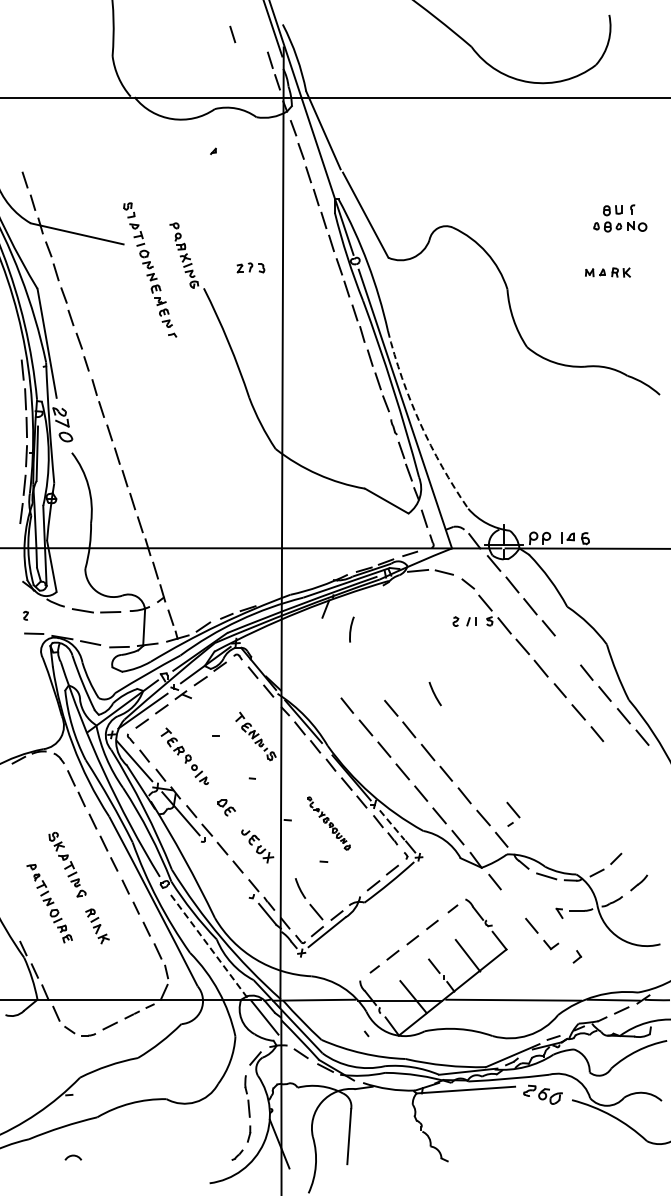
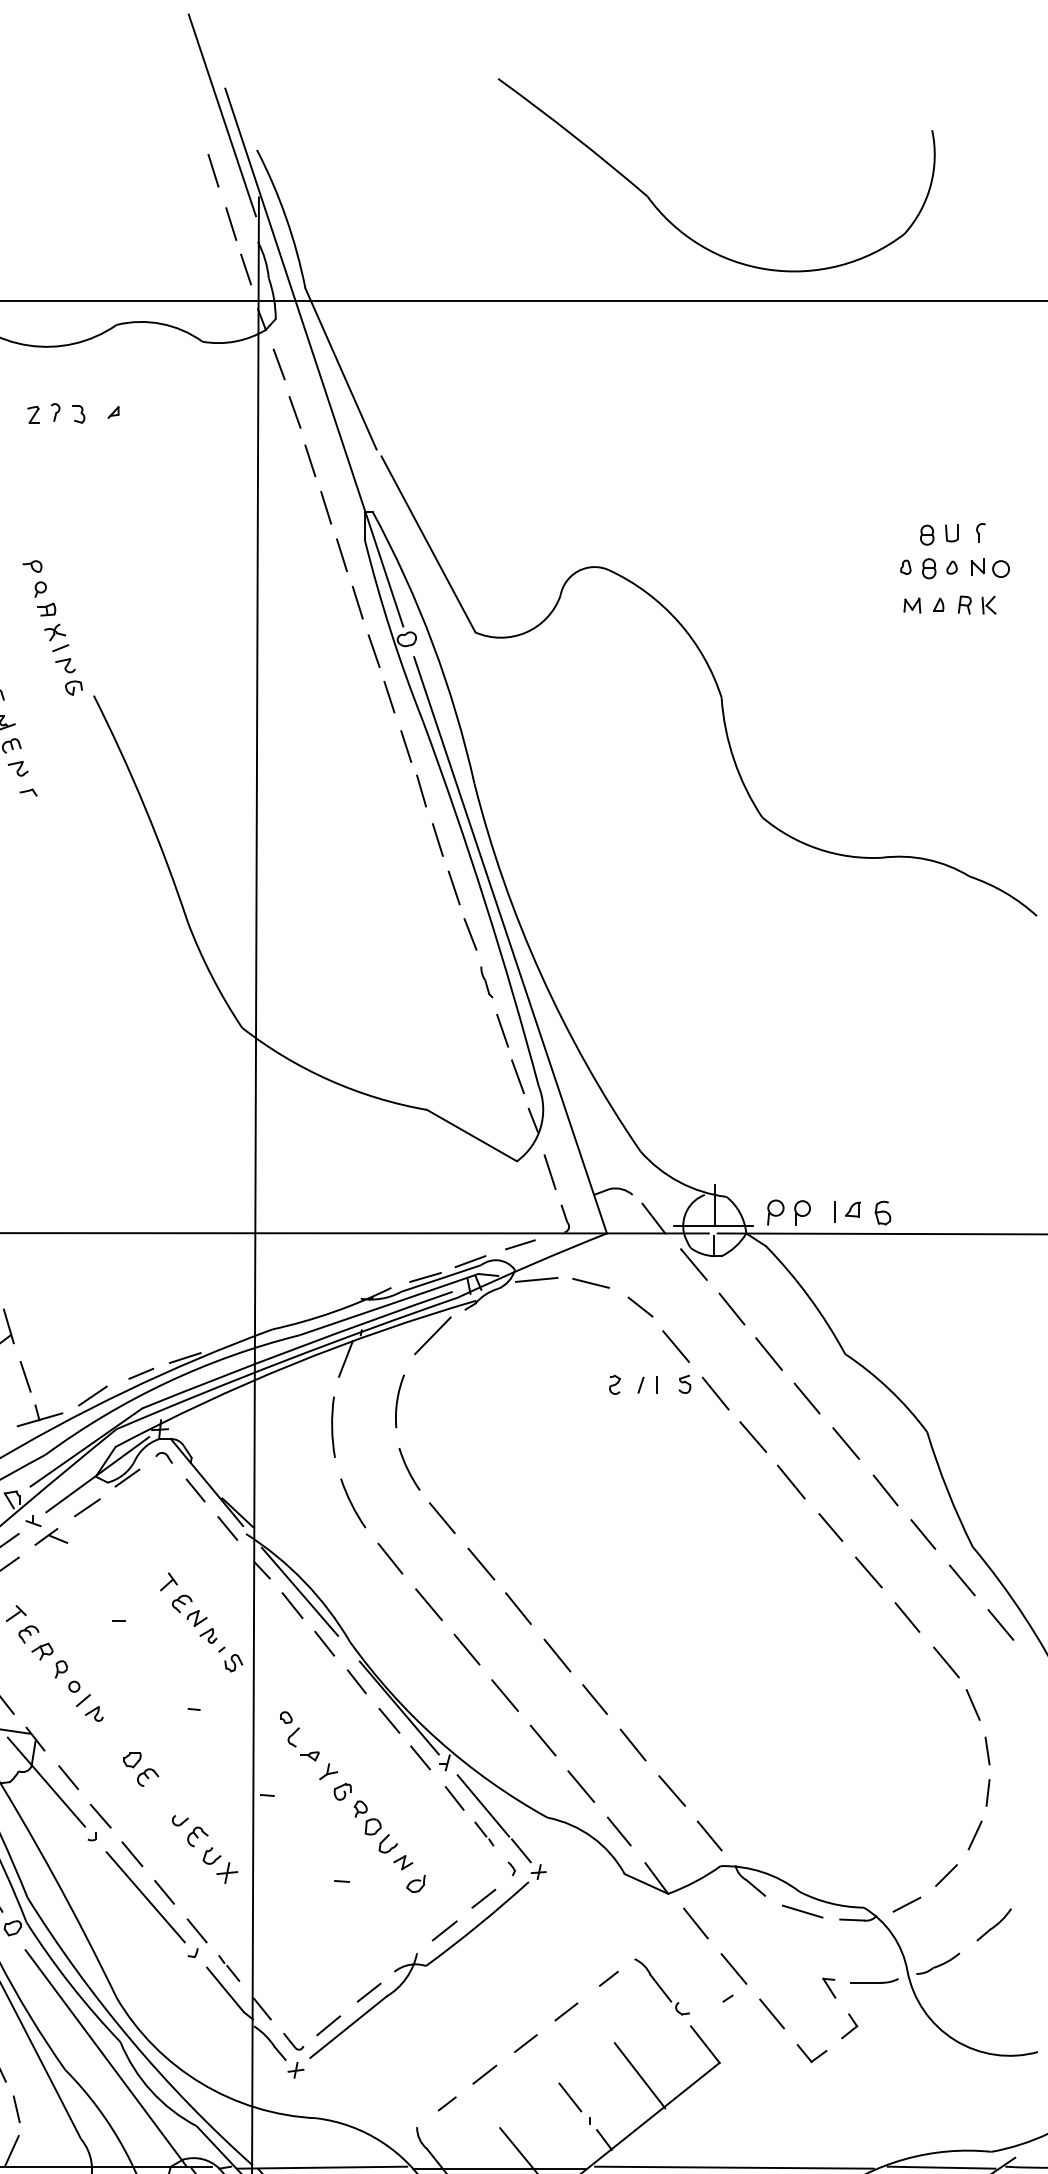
line: (232, 34) -> (212, 170), moved
part: (250, 267) -> (55, 412), moved
part: (607, 272) -> (949, 604), moved
arc: (420, 423) -> (541, 975), dashed -> solid
line: (367, 597) -> (432, 1334), added
line: (319, 641) -> (332, 1425), added
line: (567, 649) -> (845, 1442), added
line: (434, 694) -> (351, 1504), moved
part: (634, 796) -> (984, 1746), added
part: (513, 813) -> (734, 1975), moved
part: (328, 823) -> (351, 1802), size x1.67
line: (392, 825) -> (483, 1806), dashed -> solid
line: (228, 869) -> (144, 1897), added
part: (309, 899) -> (428, 1492), moved
line: (210, 947) -> (107, 2058), dashed -> solid
part: (577, 956) -> (849, 2025), moved

